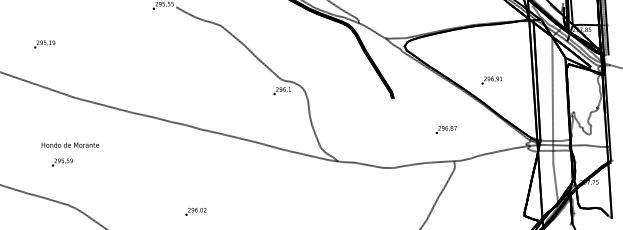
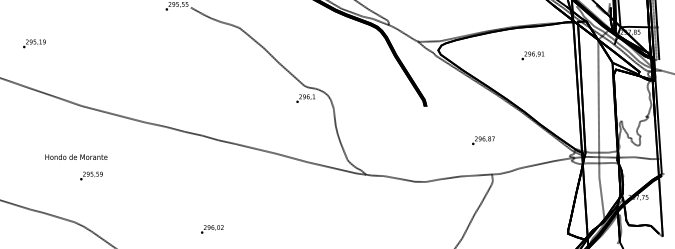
text: (44, 44) -> (34, 43), moved
text: (491, 80) -> (532, 55), moved
text: (61, 162) -> (90, 175), moved

